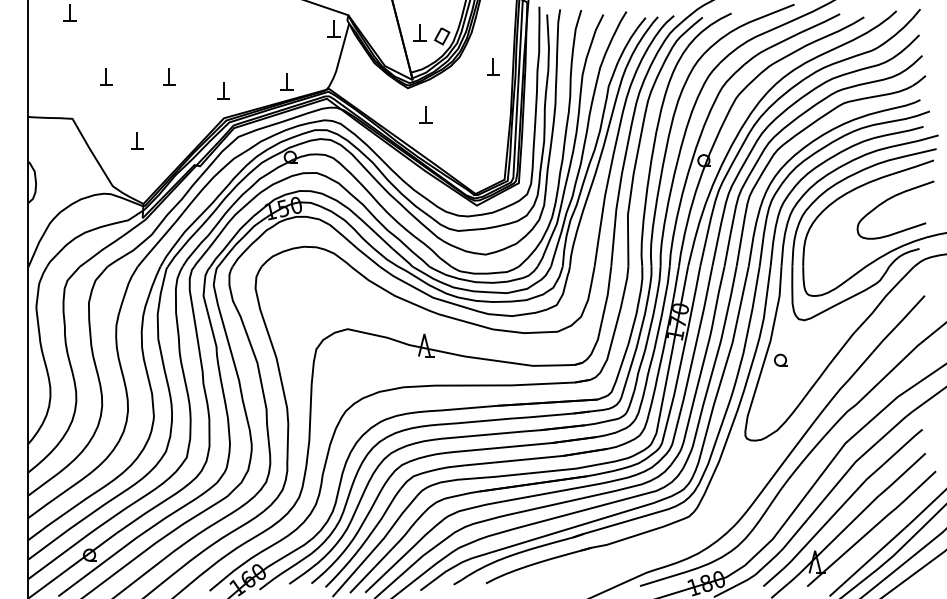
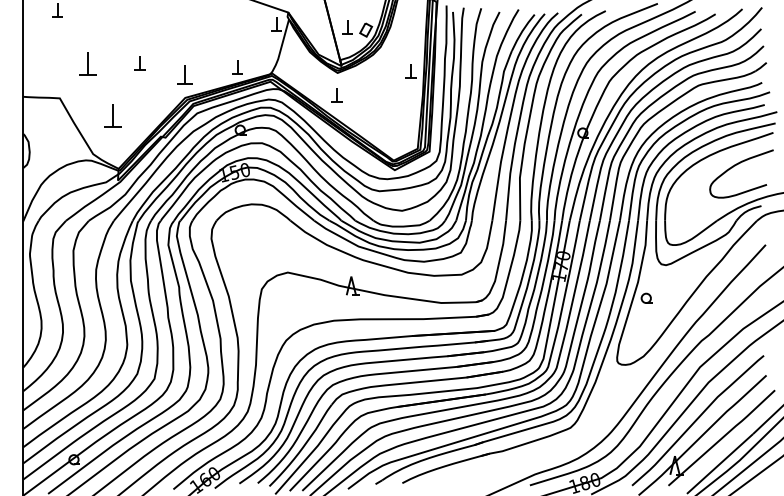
part: (493, 66) -> (411, 70), moved
part: (106, 76) -> (88, 63), size x1.6
part: (223, 90) -> (184, 74), size x1.4
part: (425, 114) -> (336, 94), moved
part: (137, 140) -> (113, 116), size x1.6

